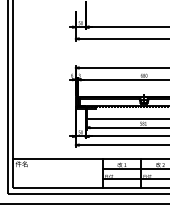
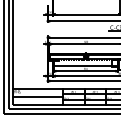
line: (57, 174) -> (37, 97), added

